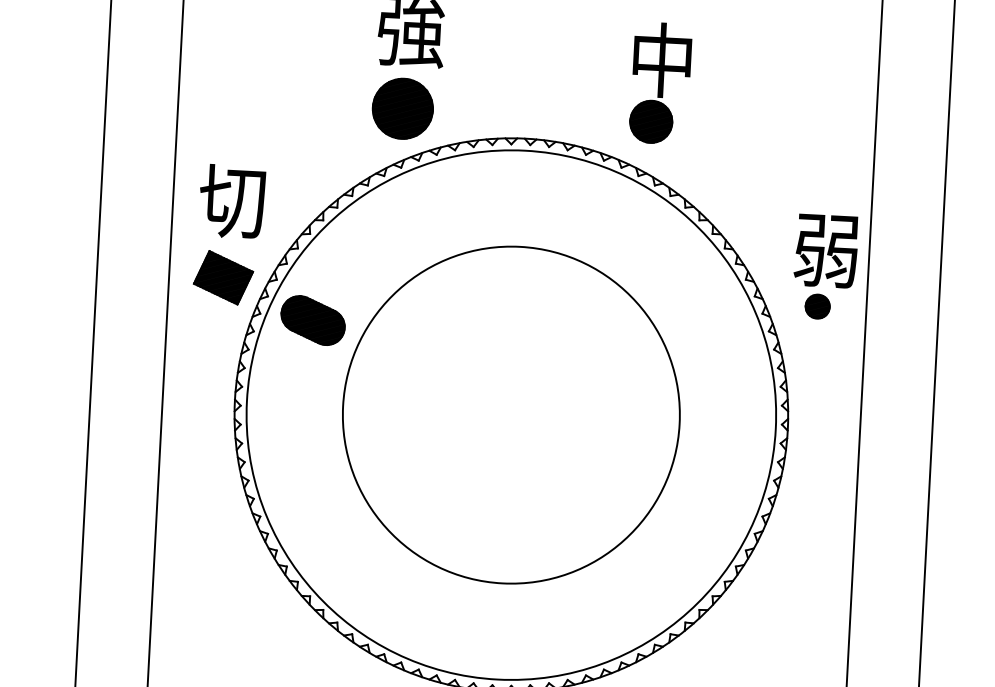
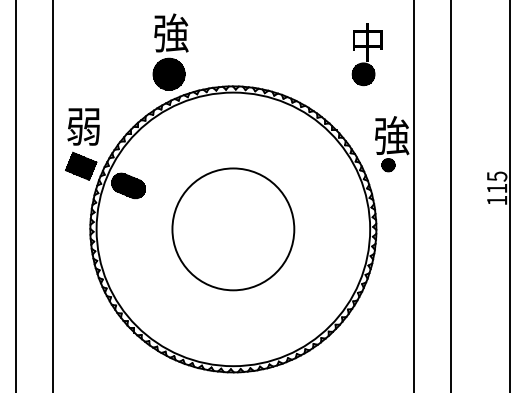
part: (658, 83) -> (366, 54), moved
text: (232, 201) -> (83, 126), 切 -> 弱
text: (828, 249) -> (392, 135), 弱 -> 強
circle: (511, 415) -> (233, 229), size x0.7

